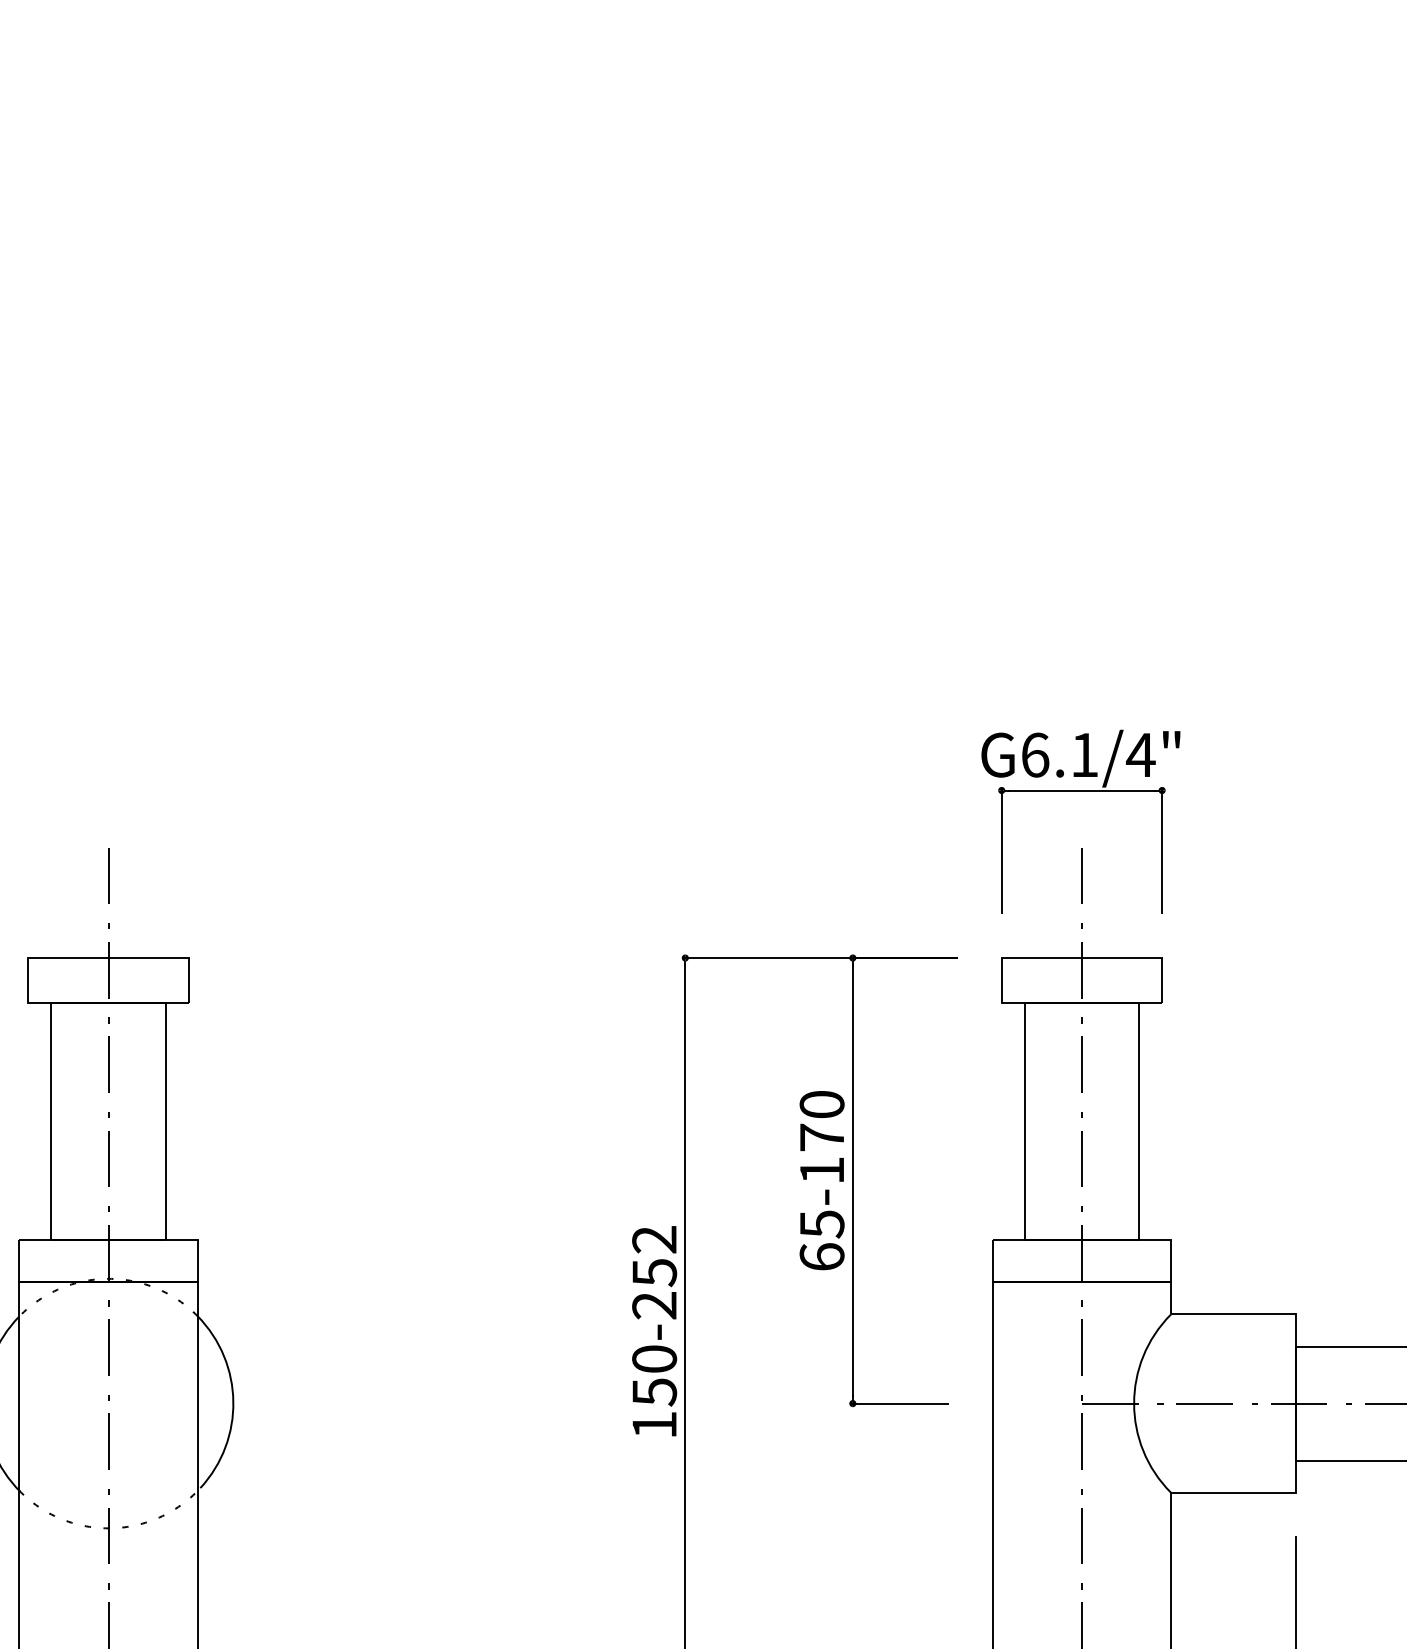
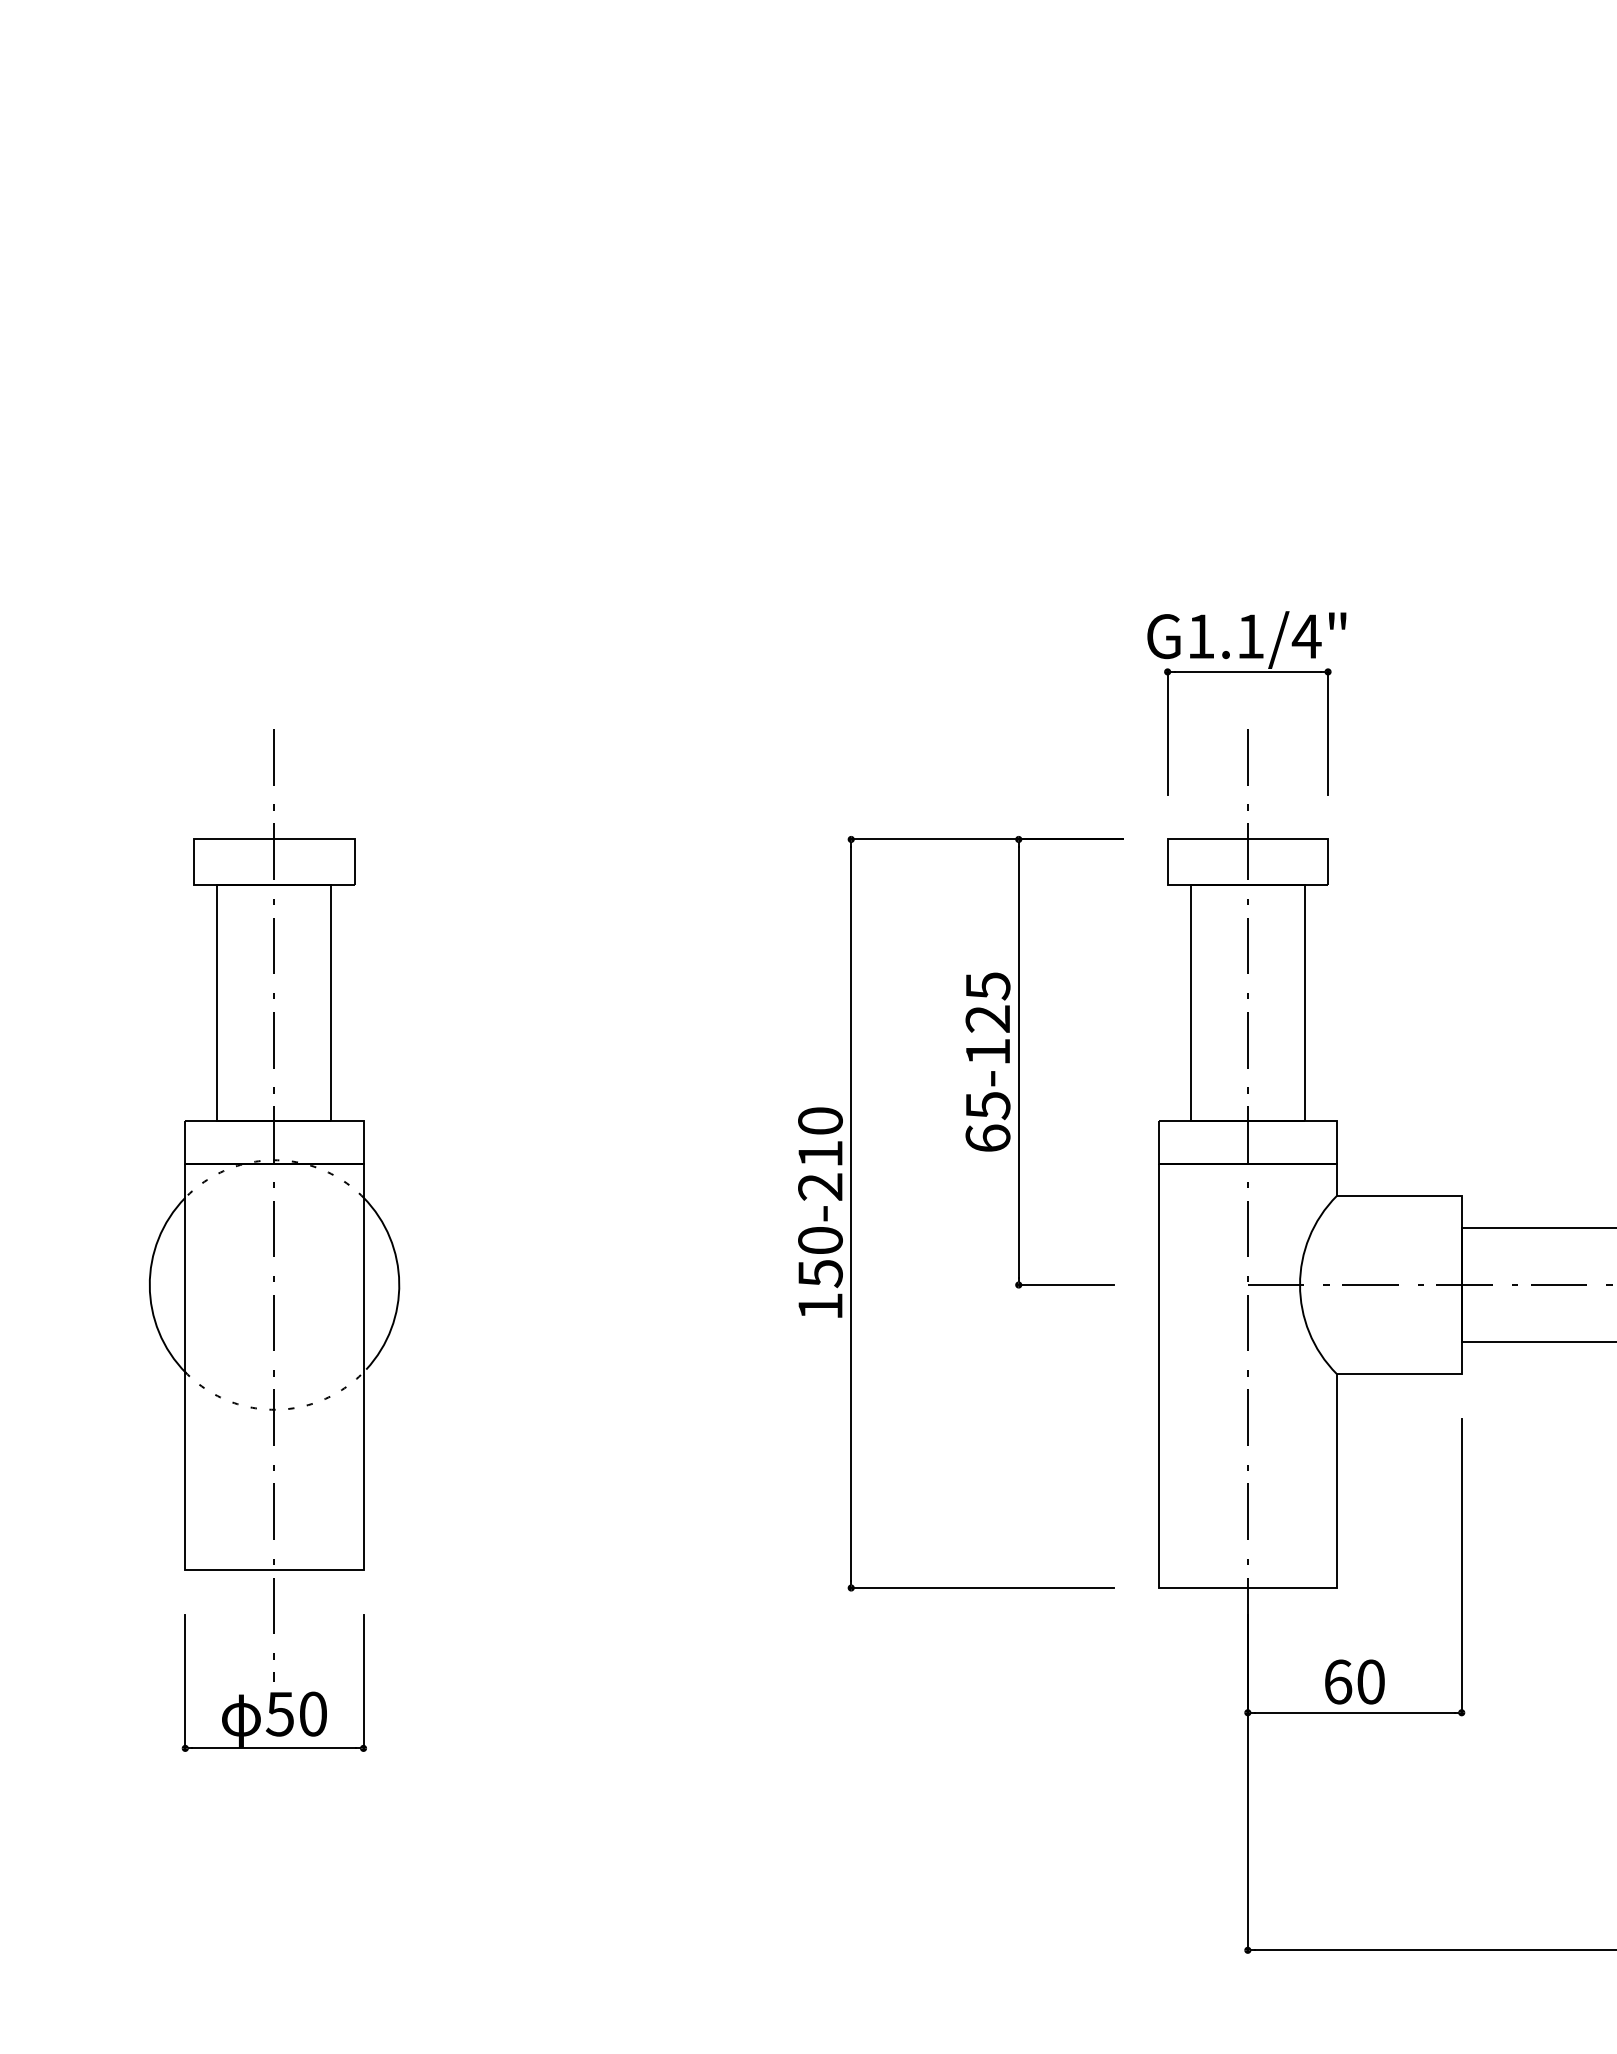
text: (1035, 755) -> (1201, 636), G6.1/4" -> G1.1/4"
text: (821, 1121) -> (987, 1002), 65-170 -> 65-125
text: (654, 1256) -> (820, 1137), 150-252 -> 150-210

